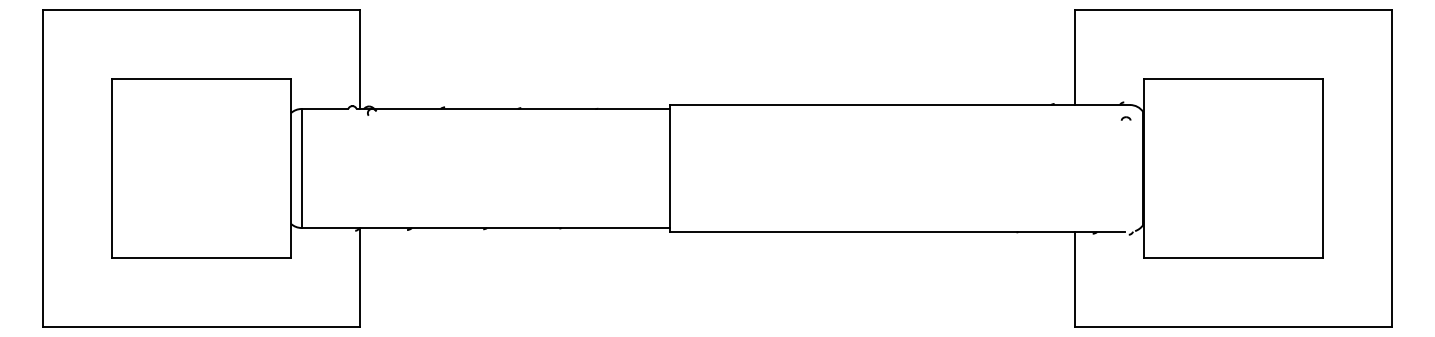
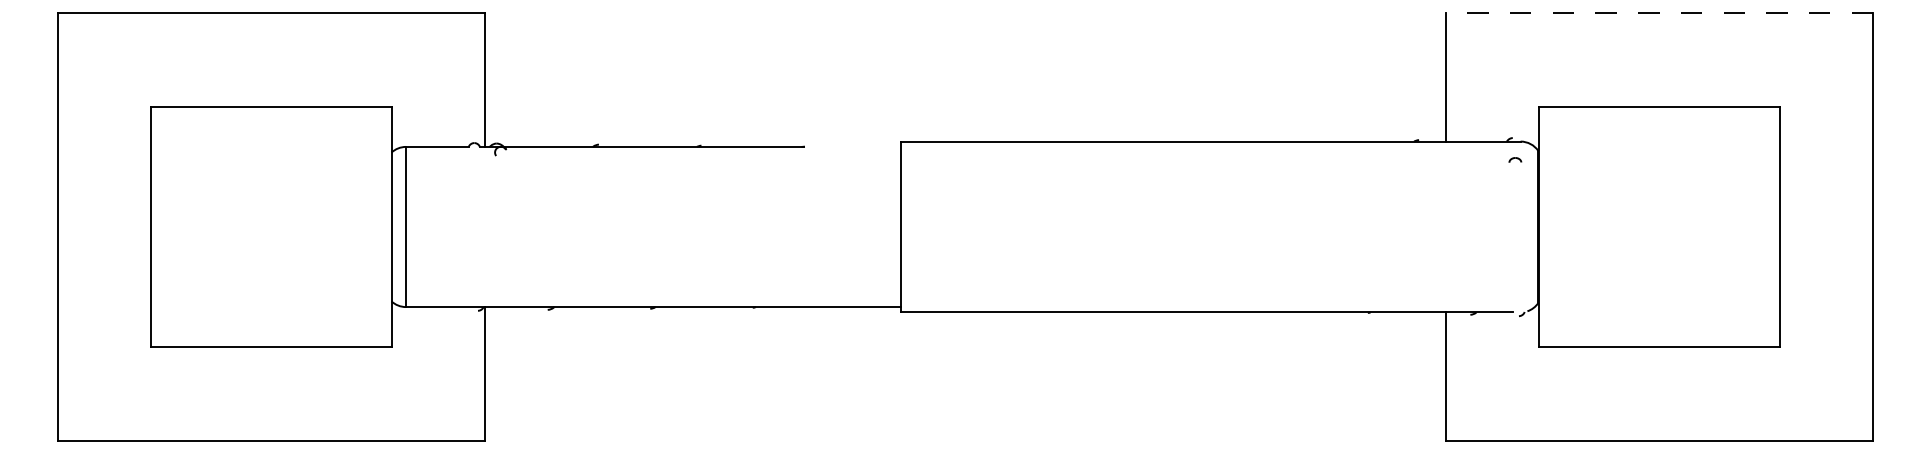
line: (1233, 9) -> (1659, 13), solid -> dashed
line: (634, 108) -> (853, 146), removed

